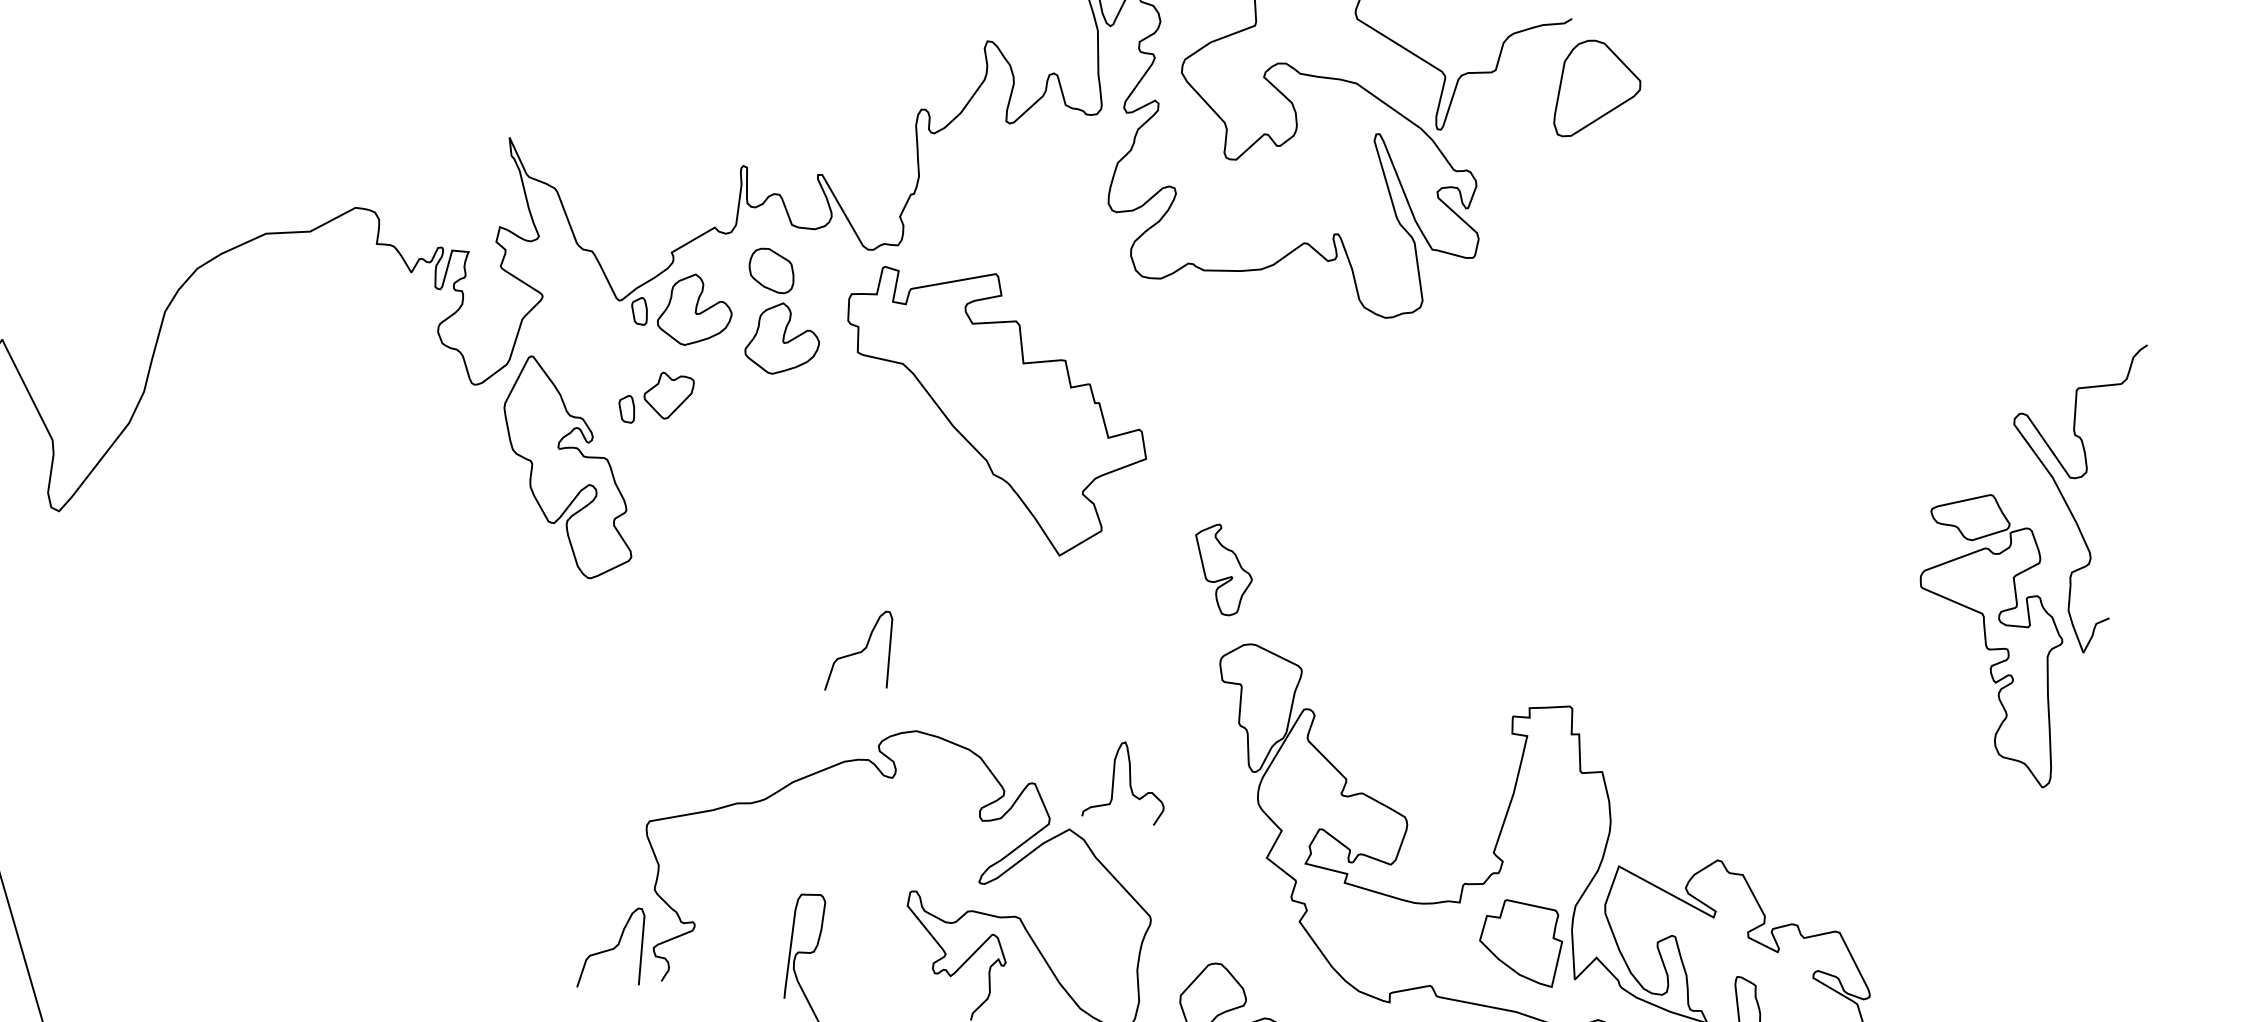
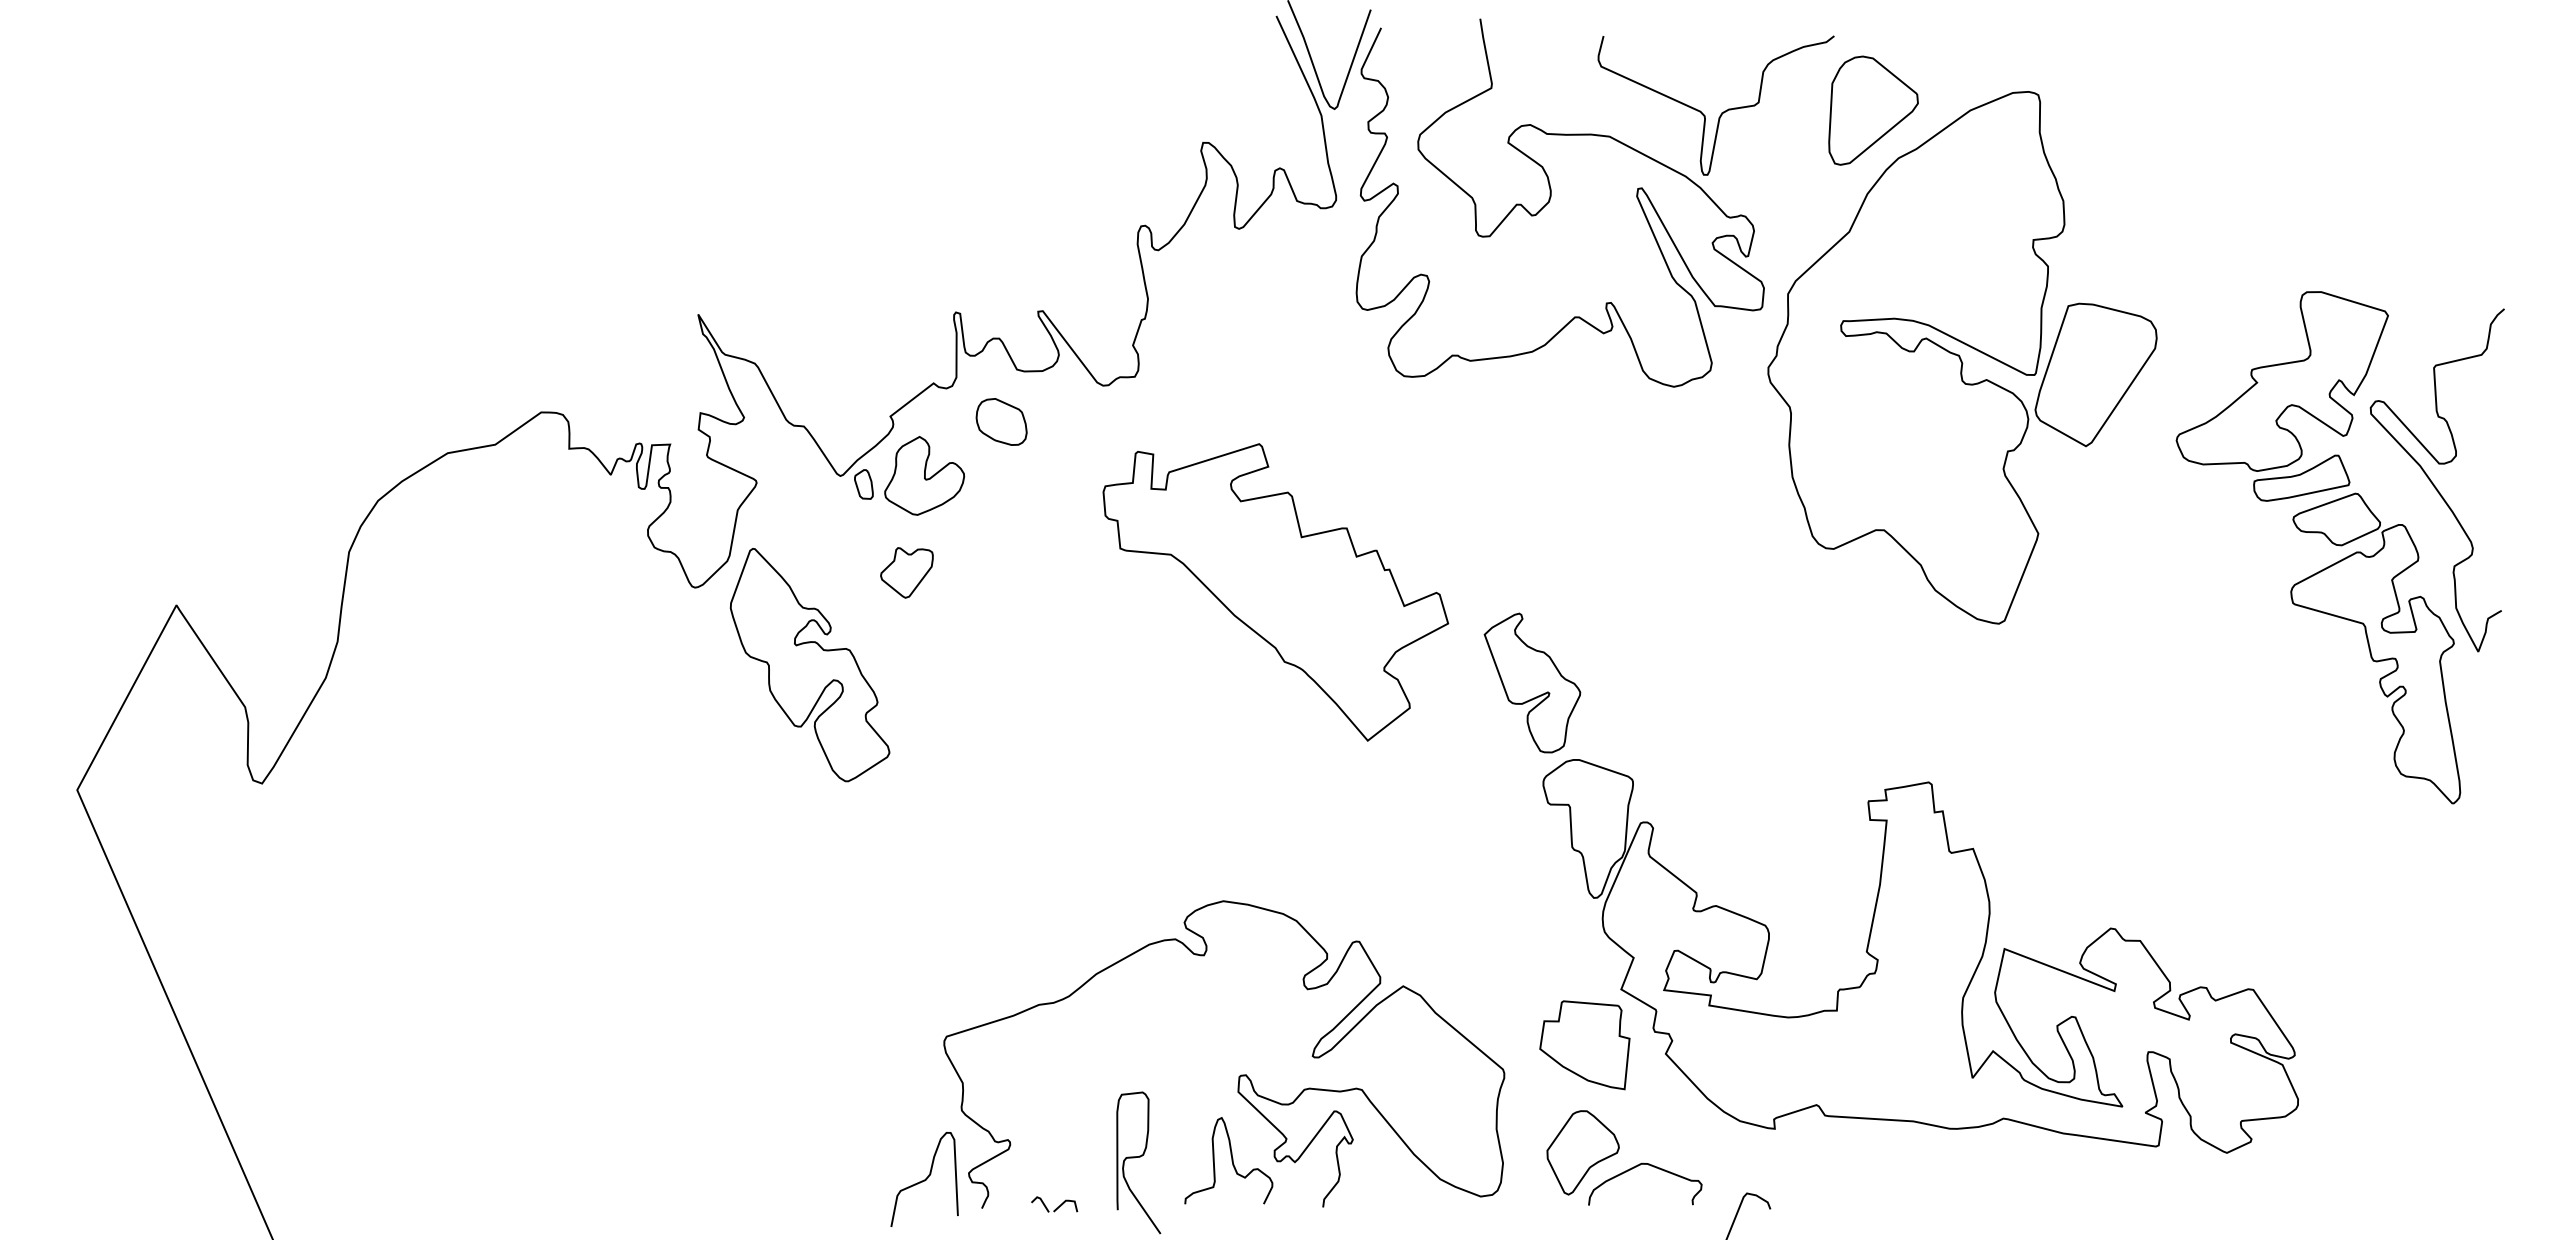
part: (1650, 325) -> (1962, 357), added
part: (783, 338) -> (1023, 494), removed
part: (1935, 398) -> (2281, 396), added
part: (626, 408) -> (863, 592), removed
part: (993, 410) -> (1275, 592), moved
part: (1222, 569) -> (1532, 682), size x1.43
curve: (860, 651) -> (1151, 822), removed
curve: (1129, 782) -> (1231, 1160), moved
part: (1520, 942) -> (1584, 1045), moved
part: (727, 986) -> (1054, 1204), added

